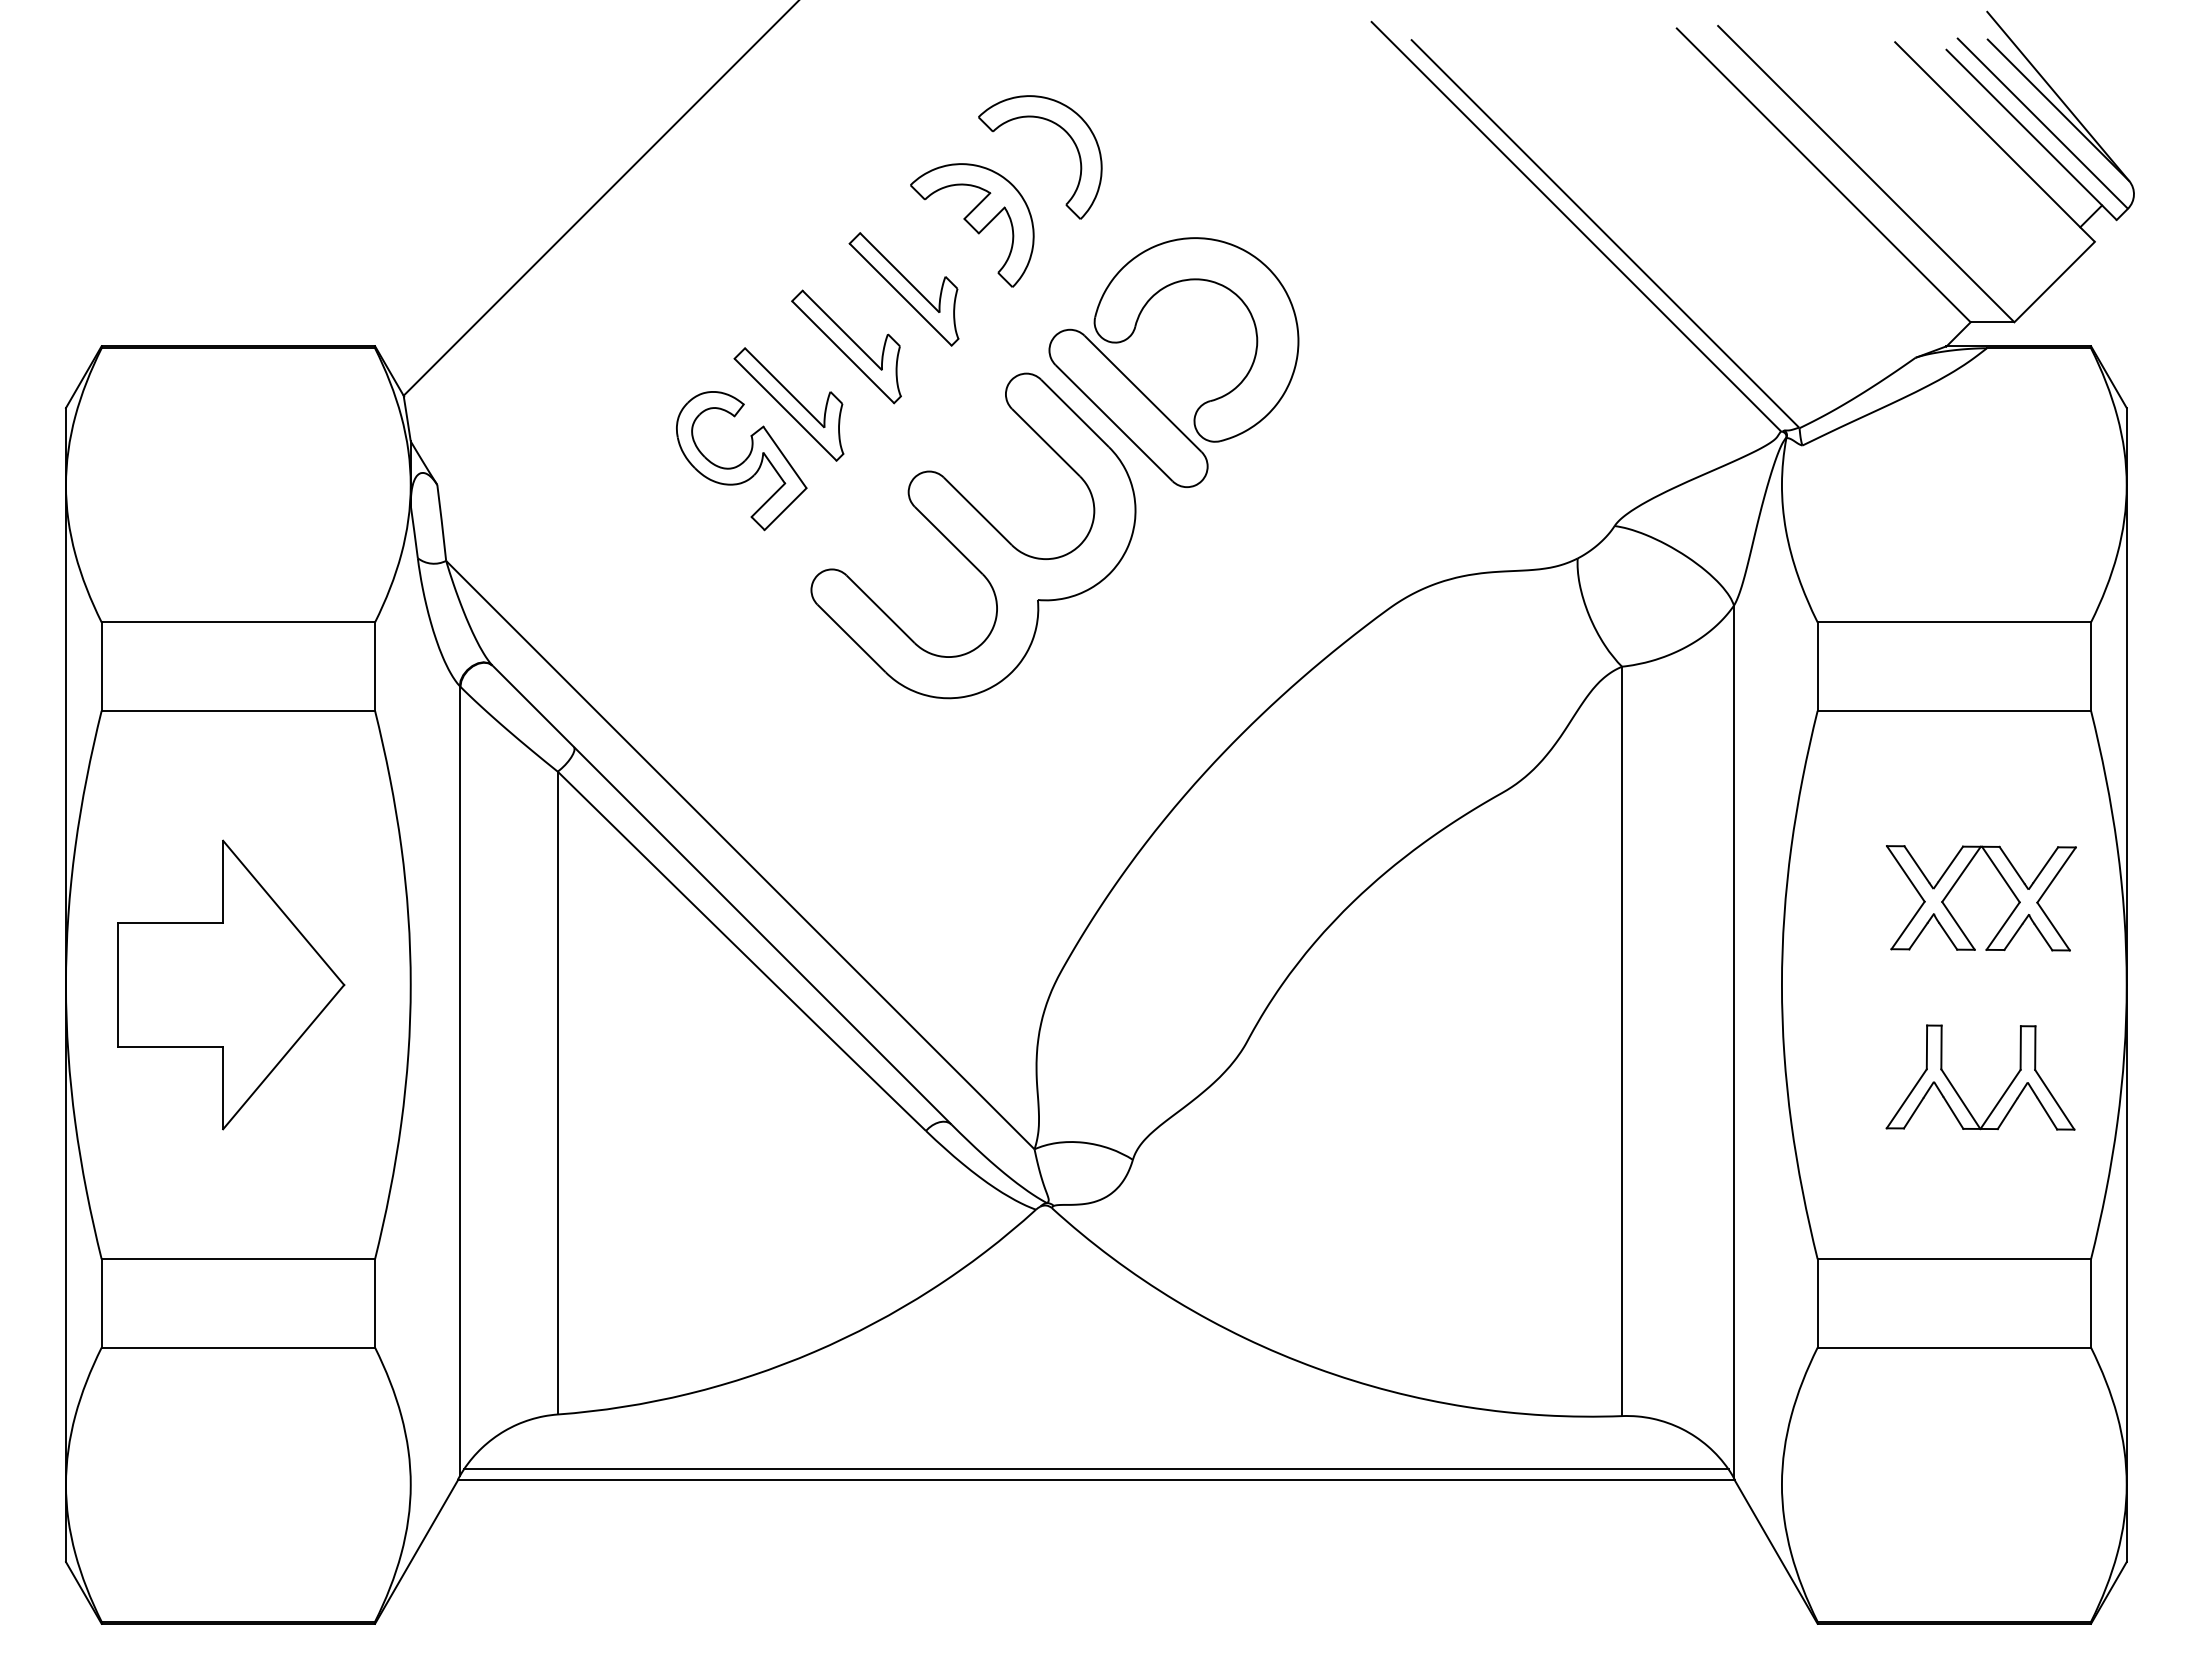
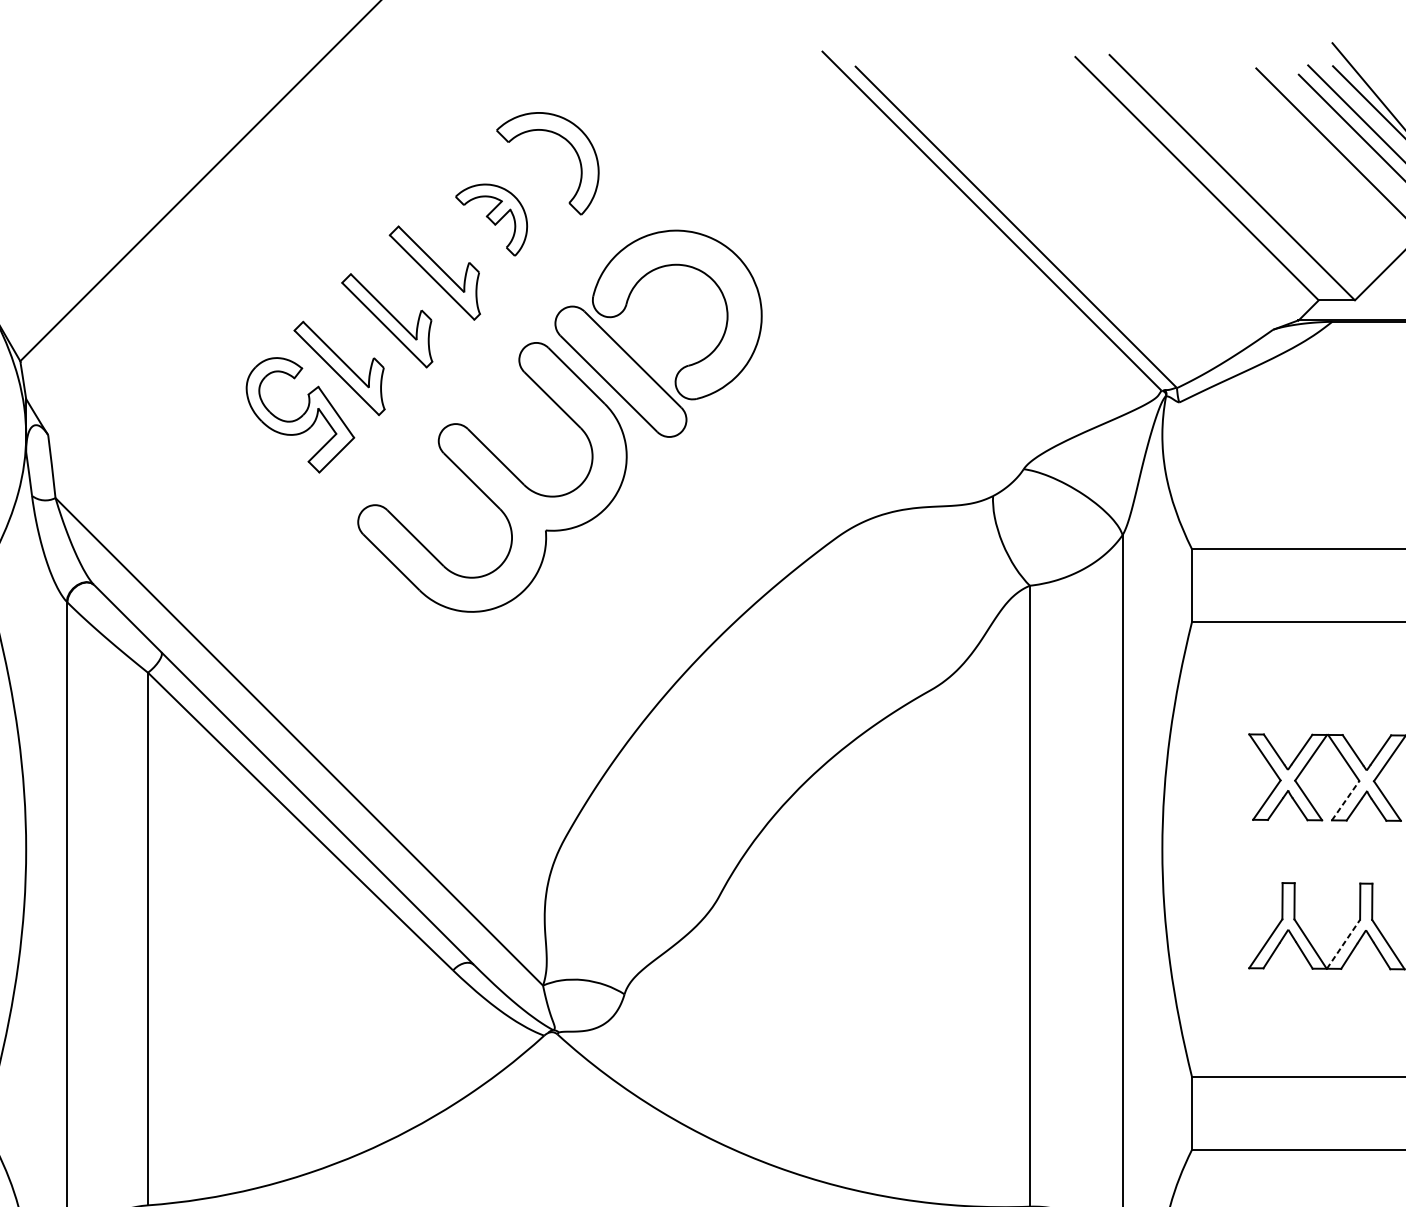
part: (972, 225) -> (491, 220), size x0.7
line: (2003, 926) -> (1345, 801), solid -> dashed
line: (2000, 1099) -> (1343, 944), solid -> dashed

